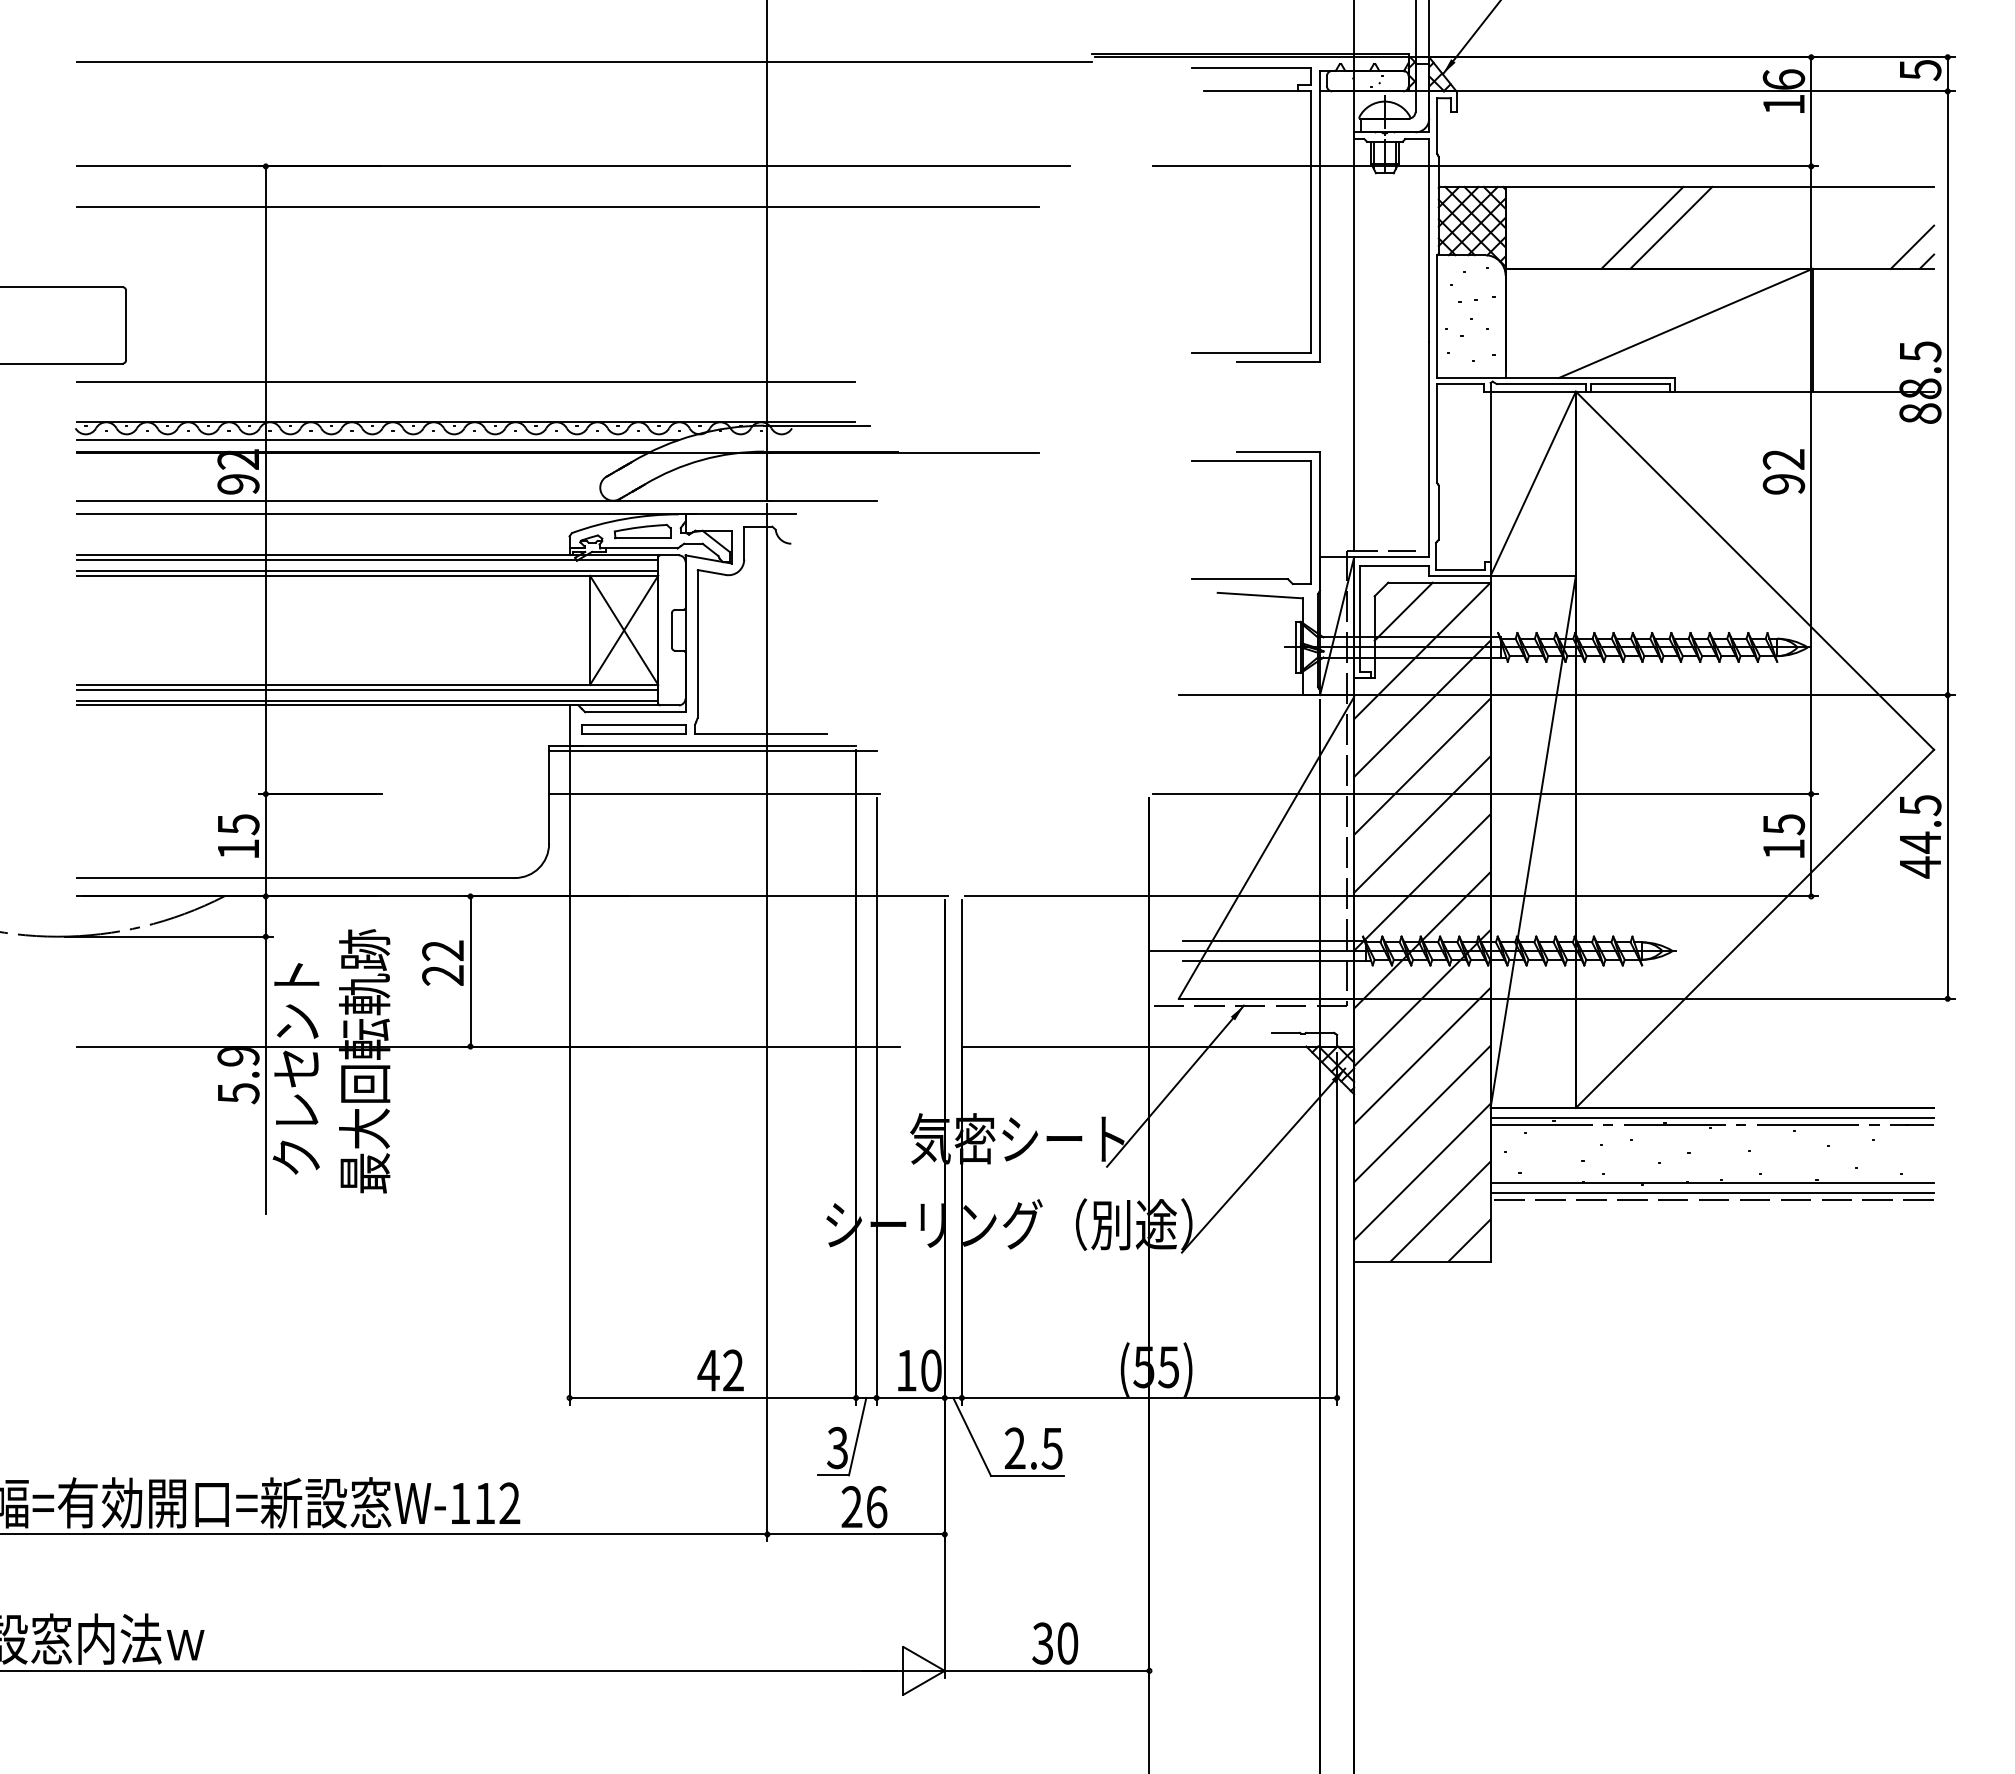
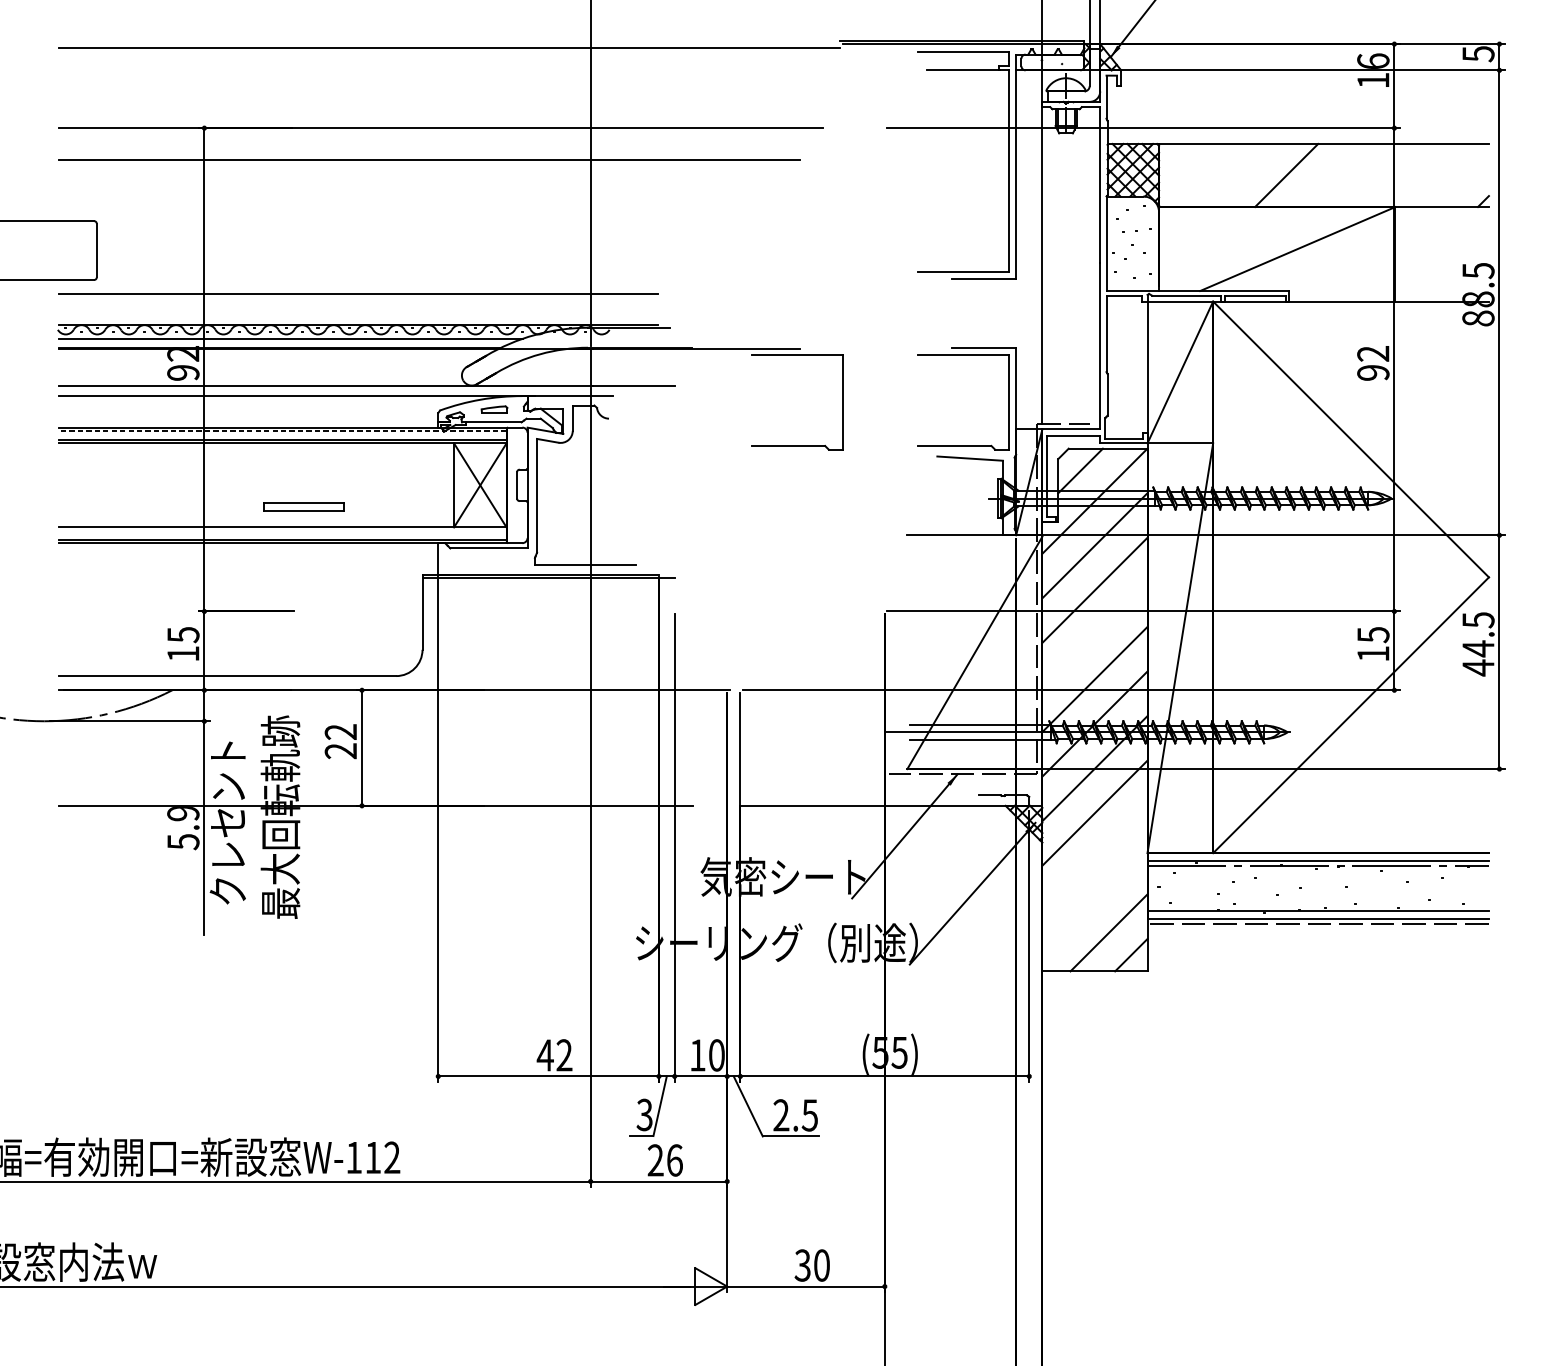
line: (1642, 227) -> (1264, 175), removed
line: (1912, 246) -> (1472, 189), removed
part: (642, 531) -> (494, 409), size x0.6
line: (367, 560) -> (282, 431), solid -> dashed
part: (1035, 578) -> (797, 445), added
line: (367, 689) -> (282, 530), removed
part: (633, 729) -> (303, 507), moved
line: (714, 794) -> (549, 611), removed
line: (1422, 824) -> (1095, 634), removed
line: (1422, 1113) -> (1095, 857), removed
line: (1422, 1171) -> (1095, 902), removed

